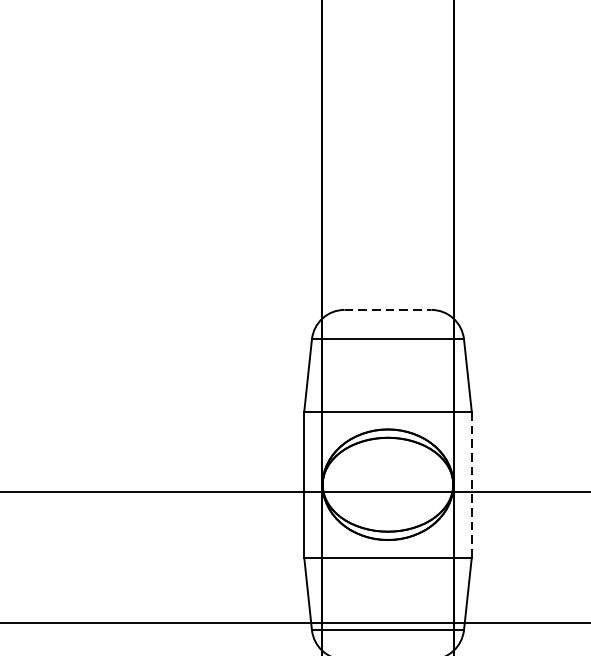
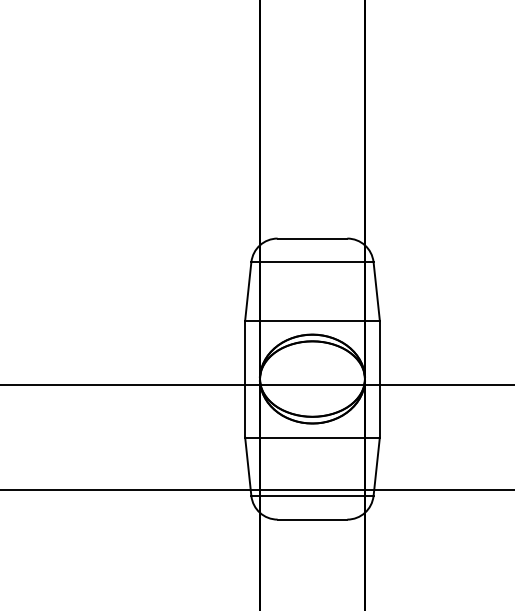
line: (388, 309) -> (312, 238), dashed -> solid
line: (471, 485) -> (379, 379), dashed -> solid

